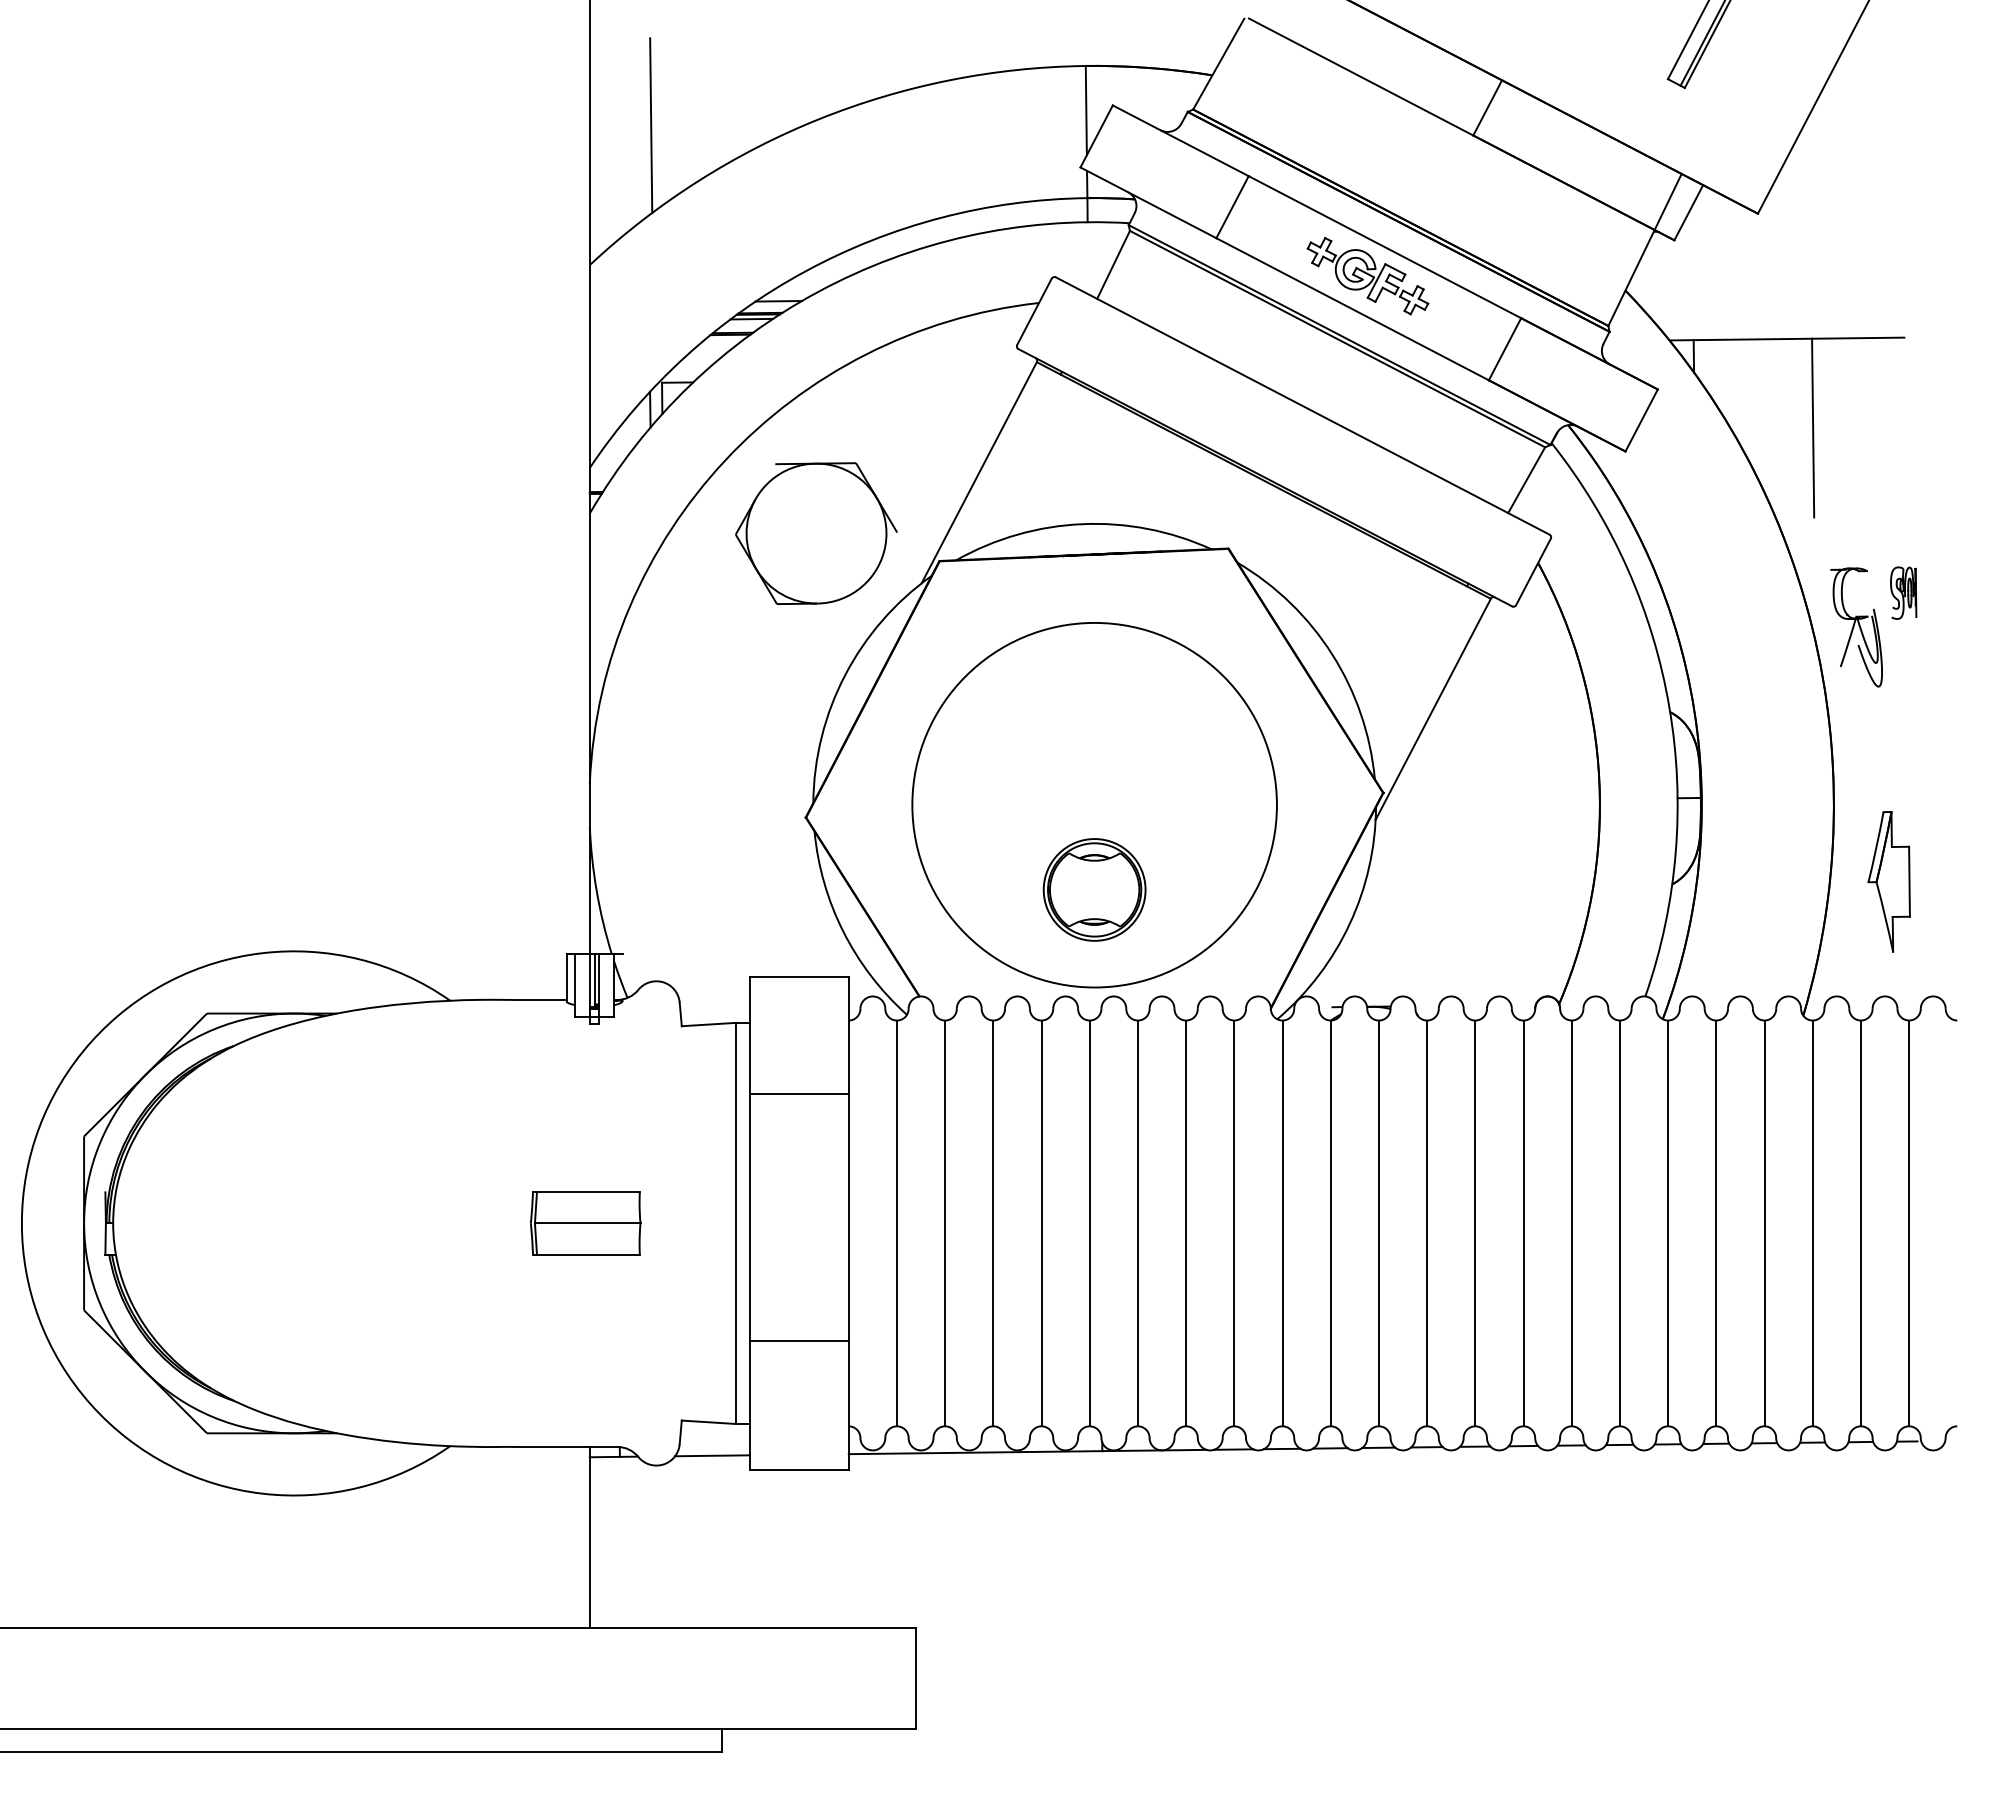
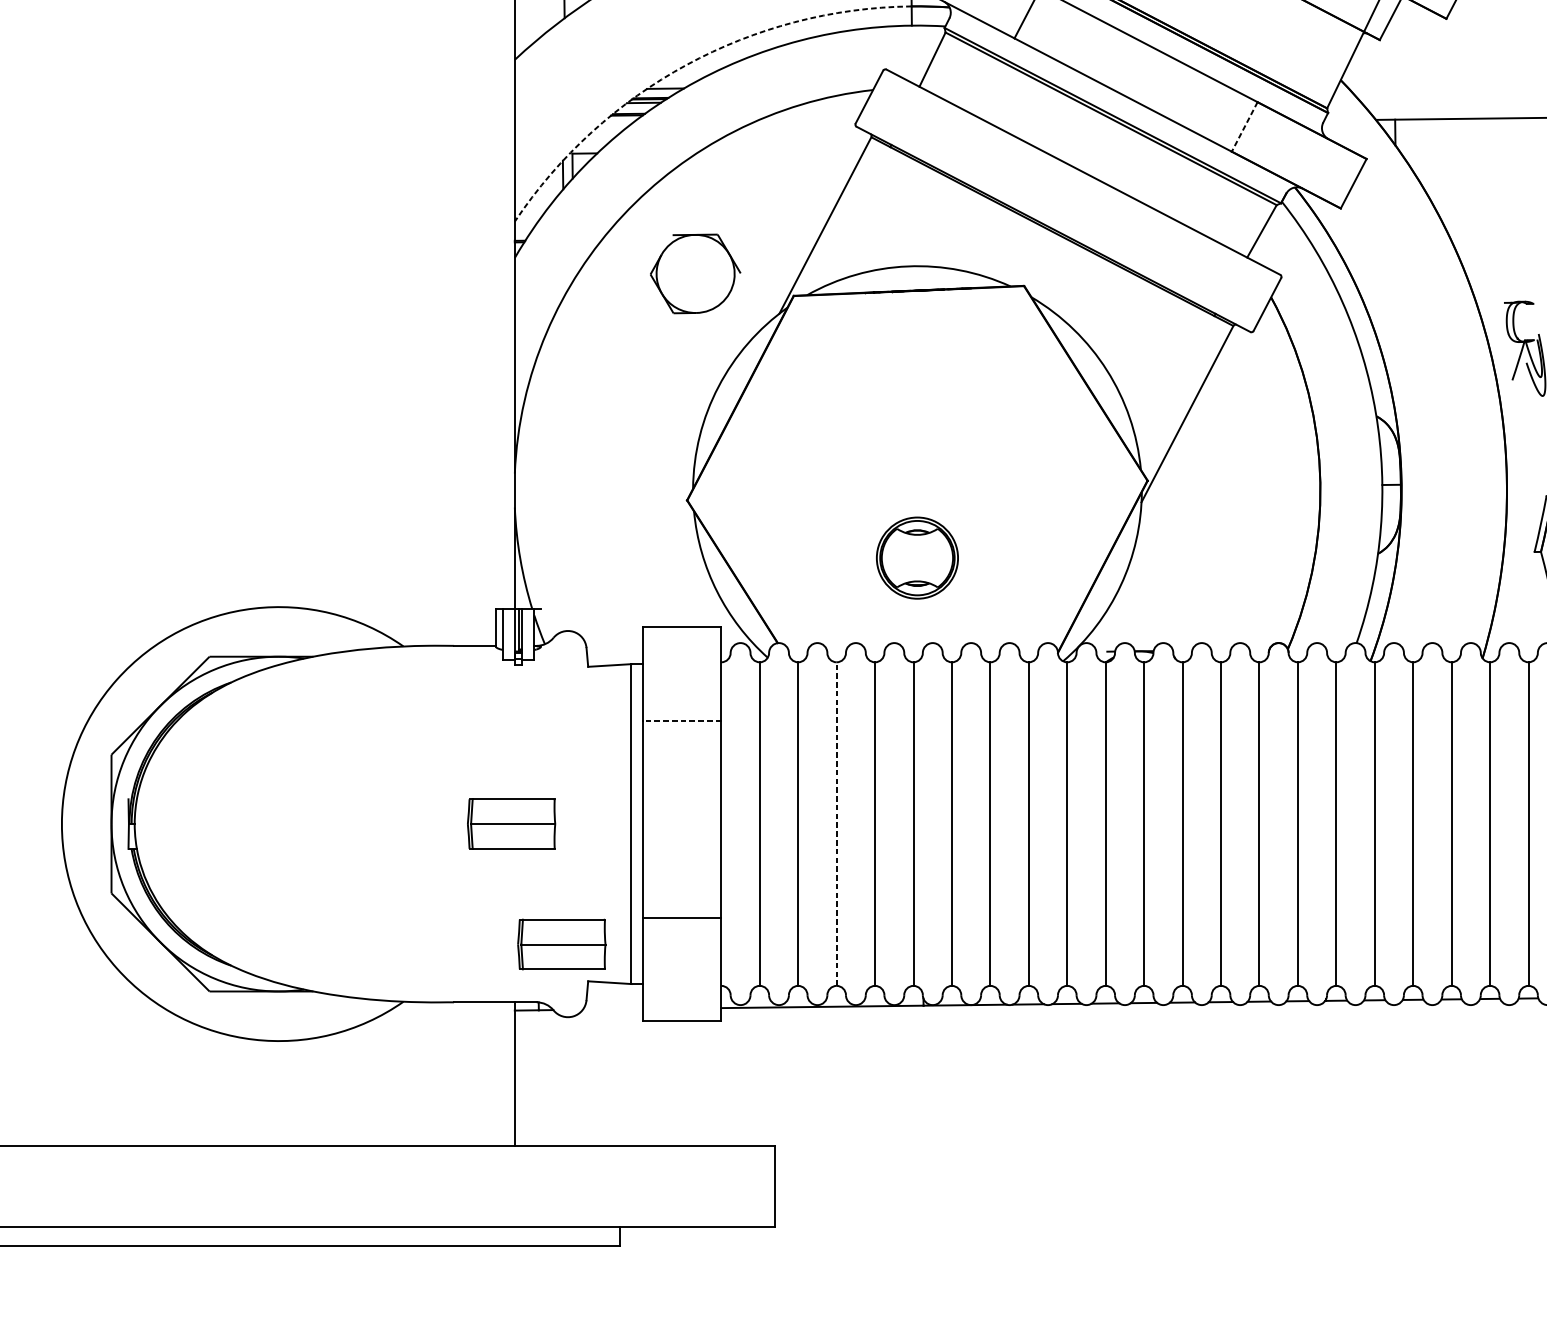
arc: (805, 271) -> (686, 64), solid -> dashed
part: (1367, 276) -> (1135, 68), removed
line: (1504, 349) -> (1244, 127), solid -> dashed
line: (1813, 427) -> (1490, 189), removed
part: (816, 533) -> (695, 273), size x0.7
circle: (1094, 805) -> (917, 490), removed
line: (798, 1094) -> (681, 721), solid -> dashed
line: (993, 1223) -> (836, 824), solid -> dashed
part: (648, 1374) -> (561, 944), added
line: (712, 1455) -> (612, 1009), removed

